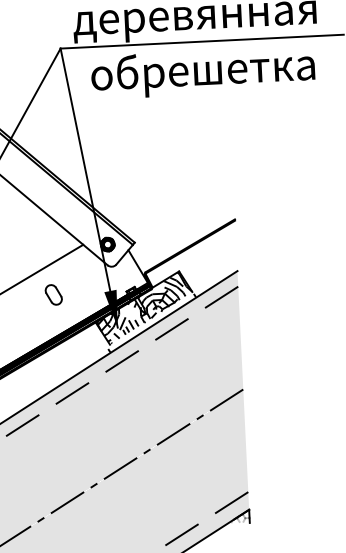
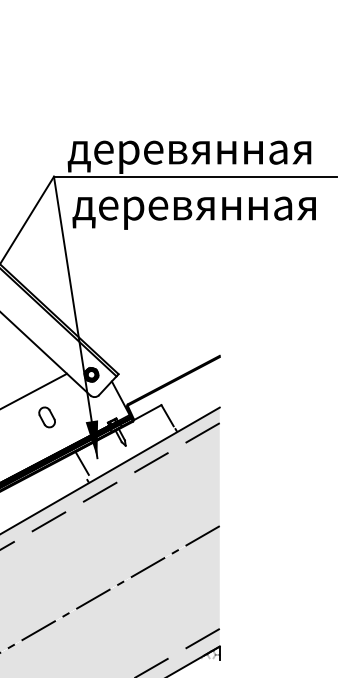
text: (201, 72) -> (193, 207), обрешетка -> деревянная
part: (53, 295) -> (46, 417), moved
hatch: (144, 307) -> (125, 439), removed

